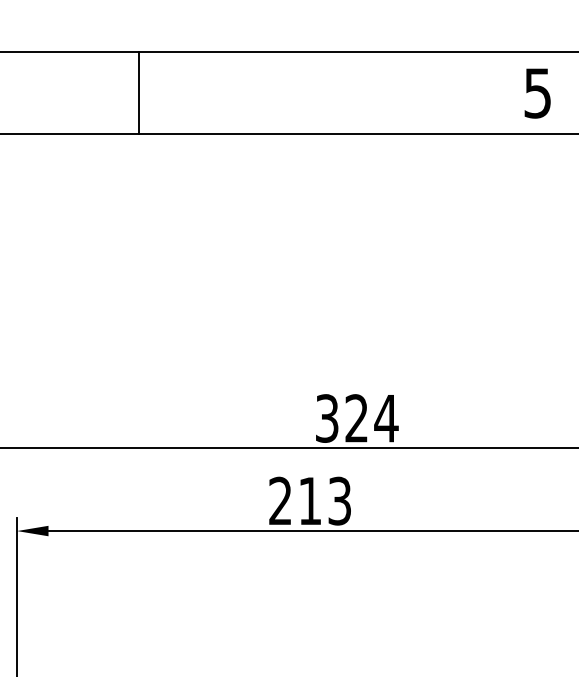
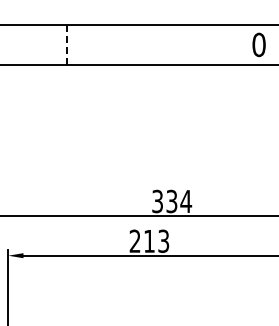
line: (139, 92) -> (67, 44), solid -> dashed
text: (536, 92) -> (258, 44), 5 -> 0
text: (355, 418) -> (171, 201), 324 -> 334

